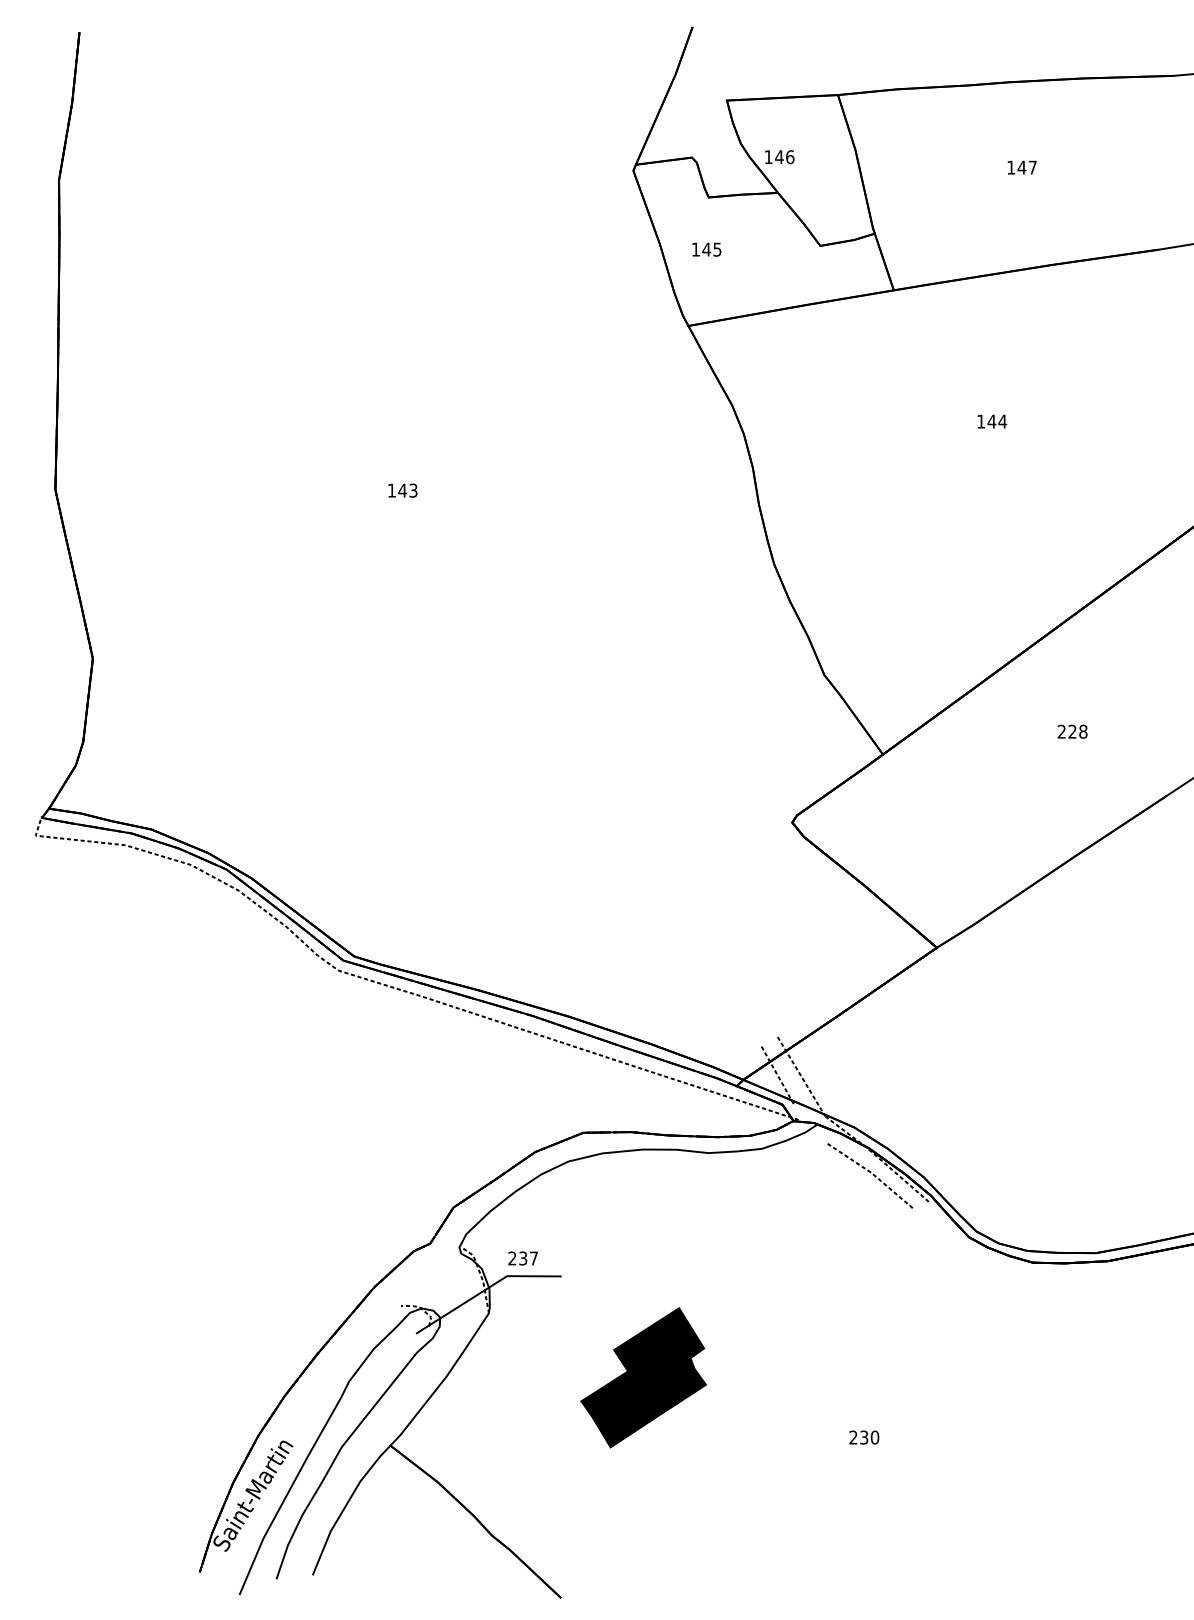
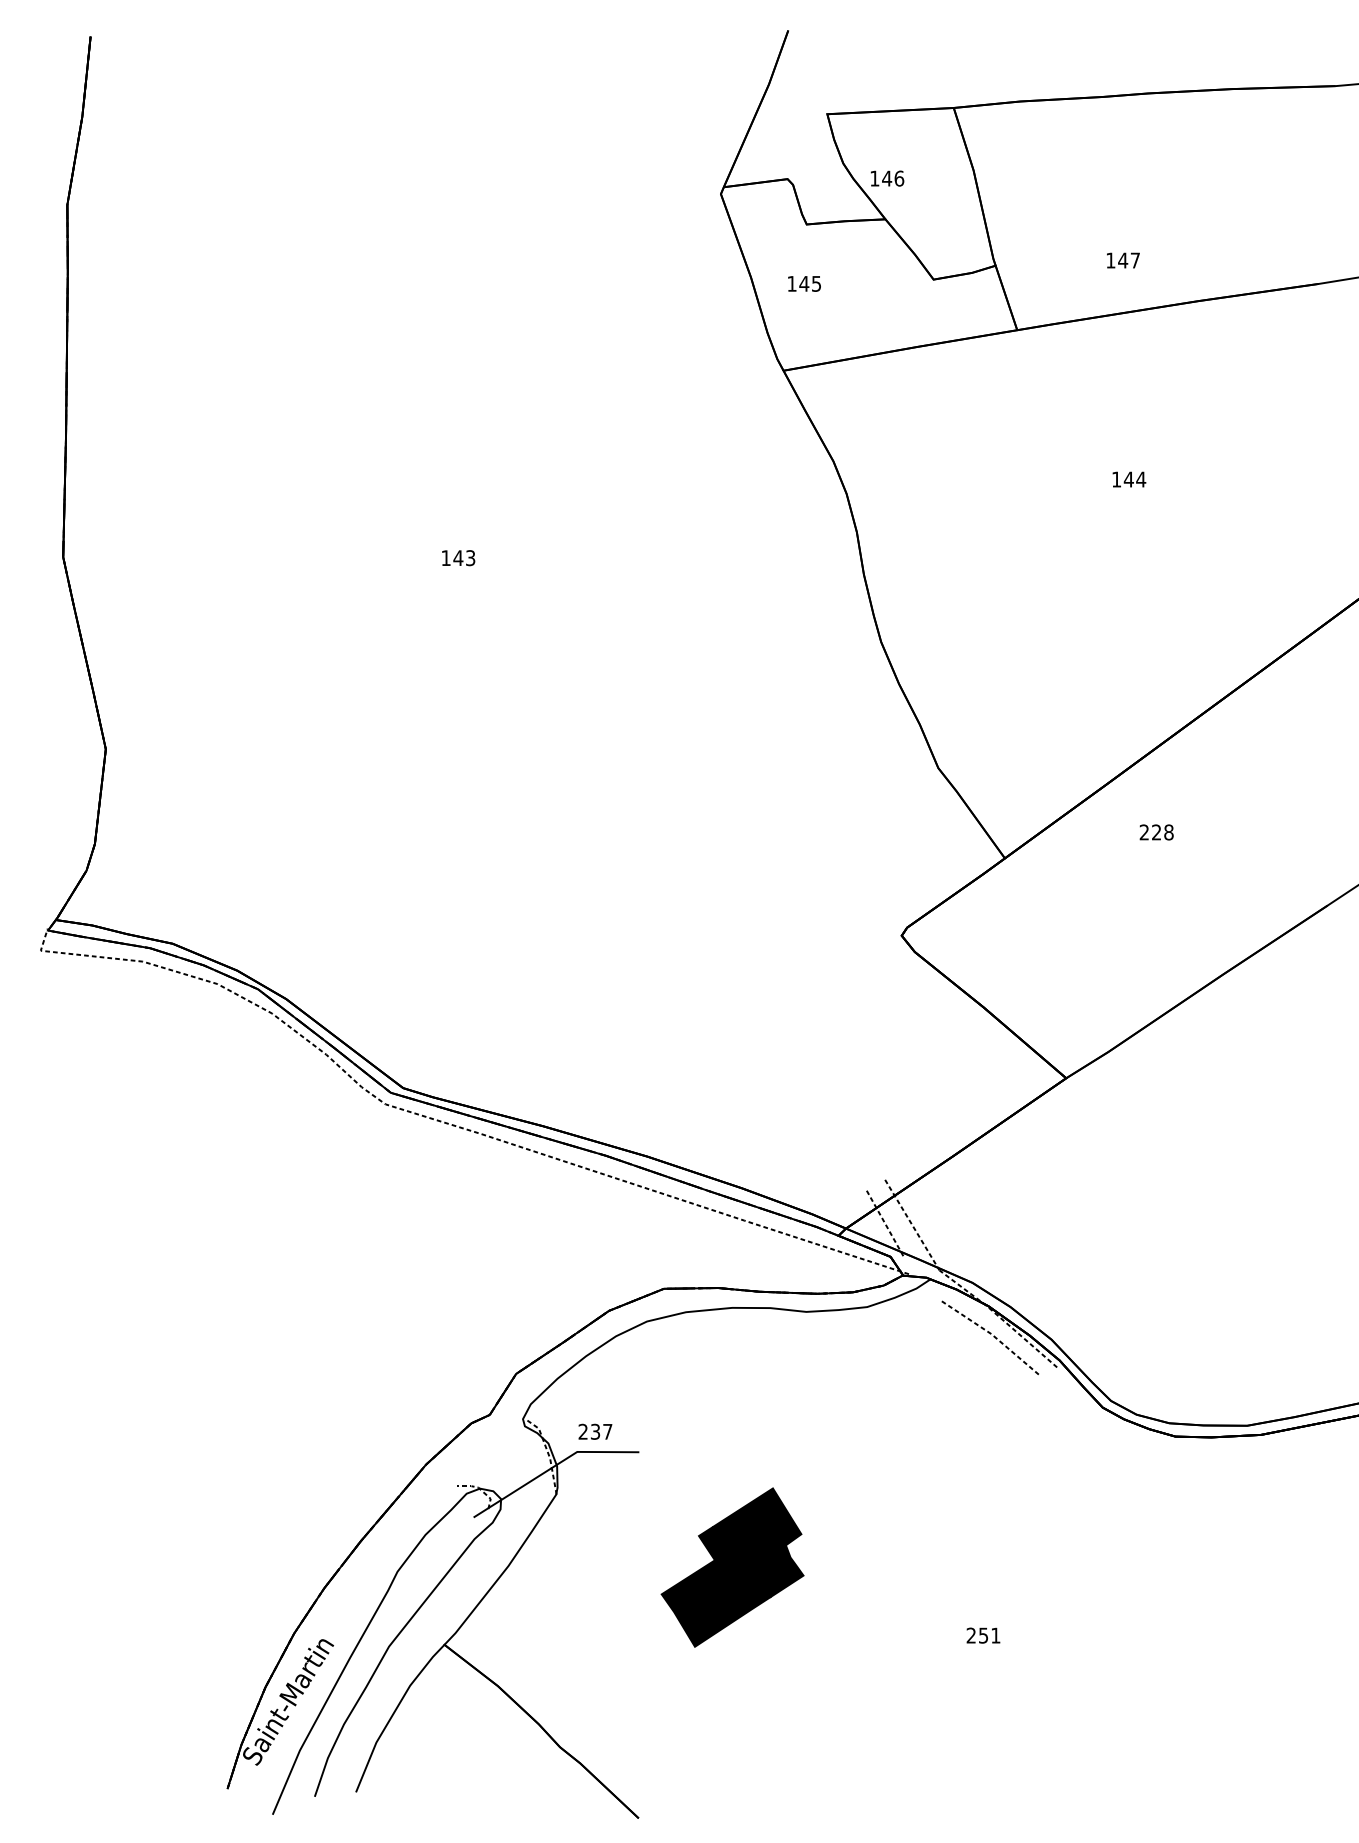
text: (1022, 167) -> (1123, 260), moved
text: (1072, 731) -> (1156, 832), moved
text: (869, 1437) -> (989, 1635), 230 -> 251

